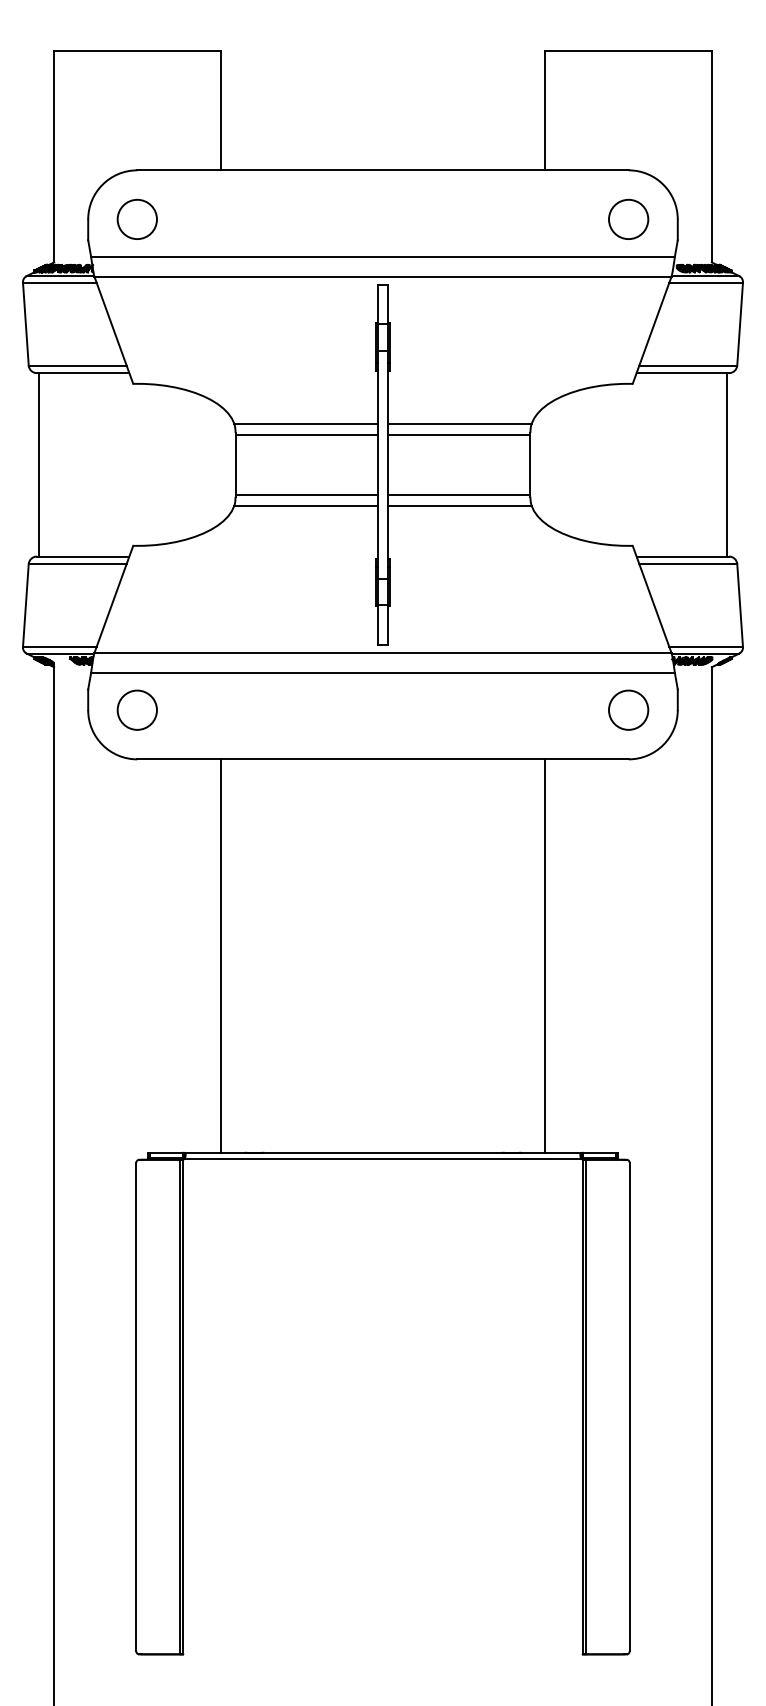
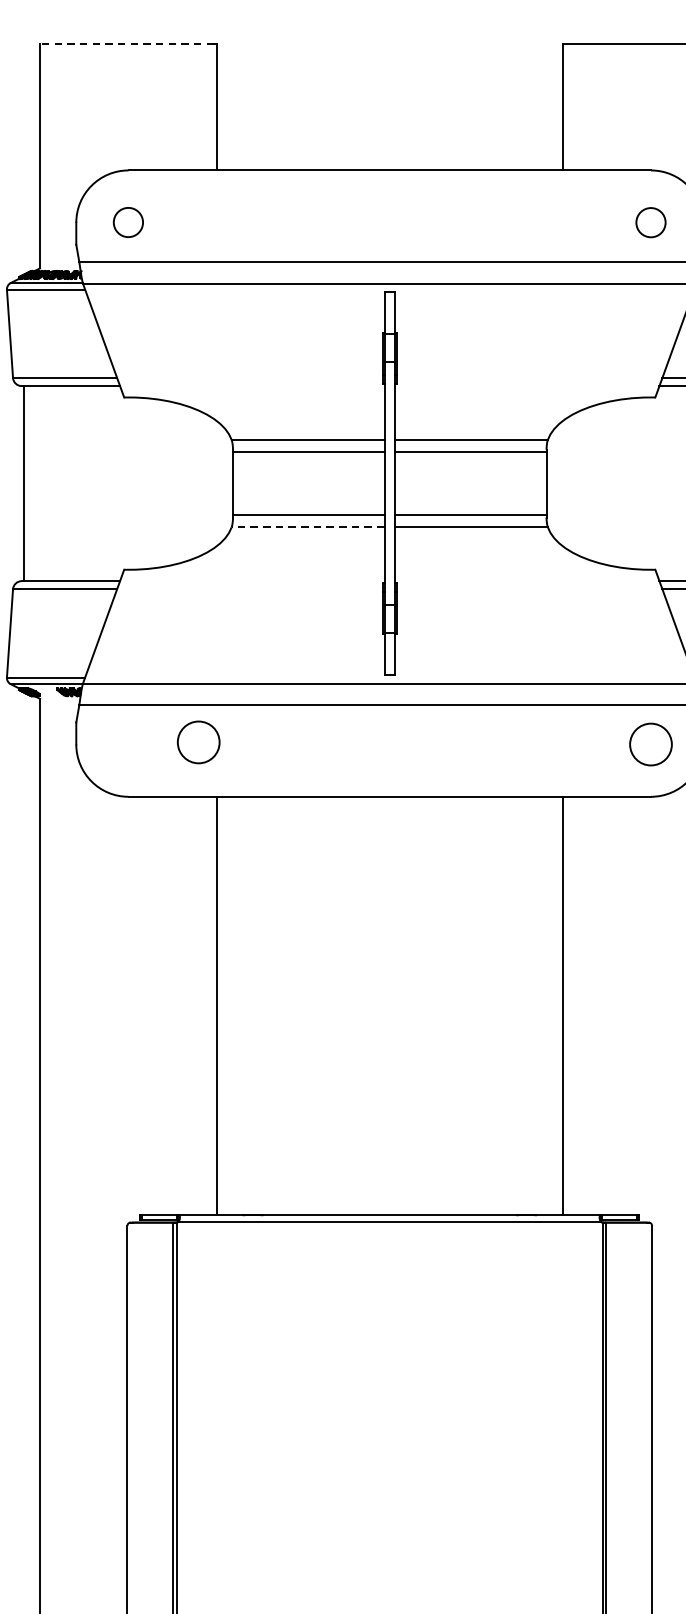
line: (135, 51) -> (126, 44), solid -> dashed
circle: (136, 218) -> (127, 221), size x0.7
circle: (628, 219) -> (650, 222), size x0.7
line: (306, 506) -> (308, 527), solid -> dashed
circle: (136, 709) -> (197, 741), moved

